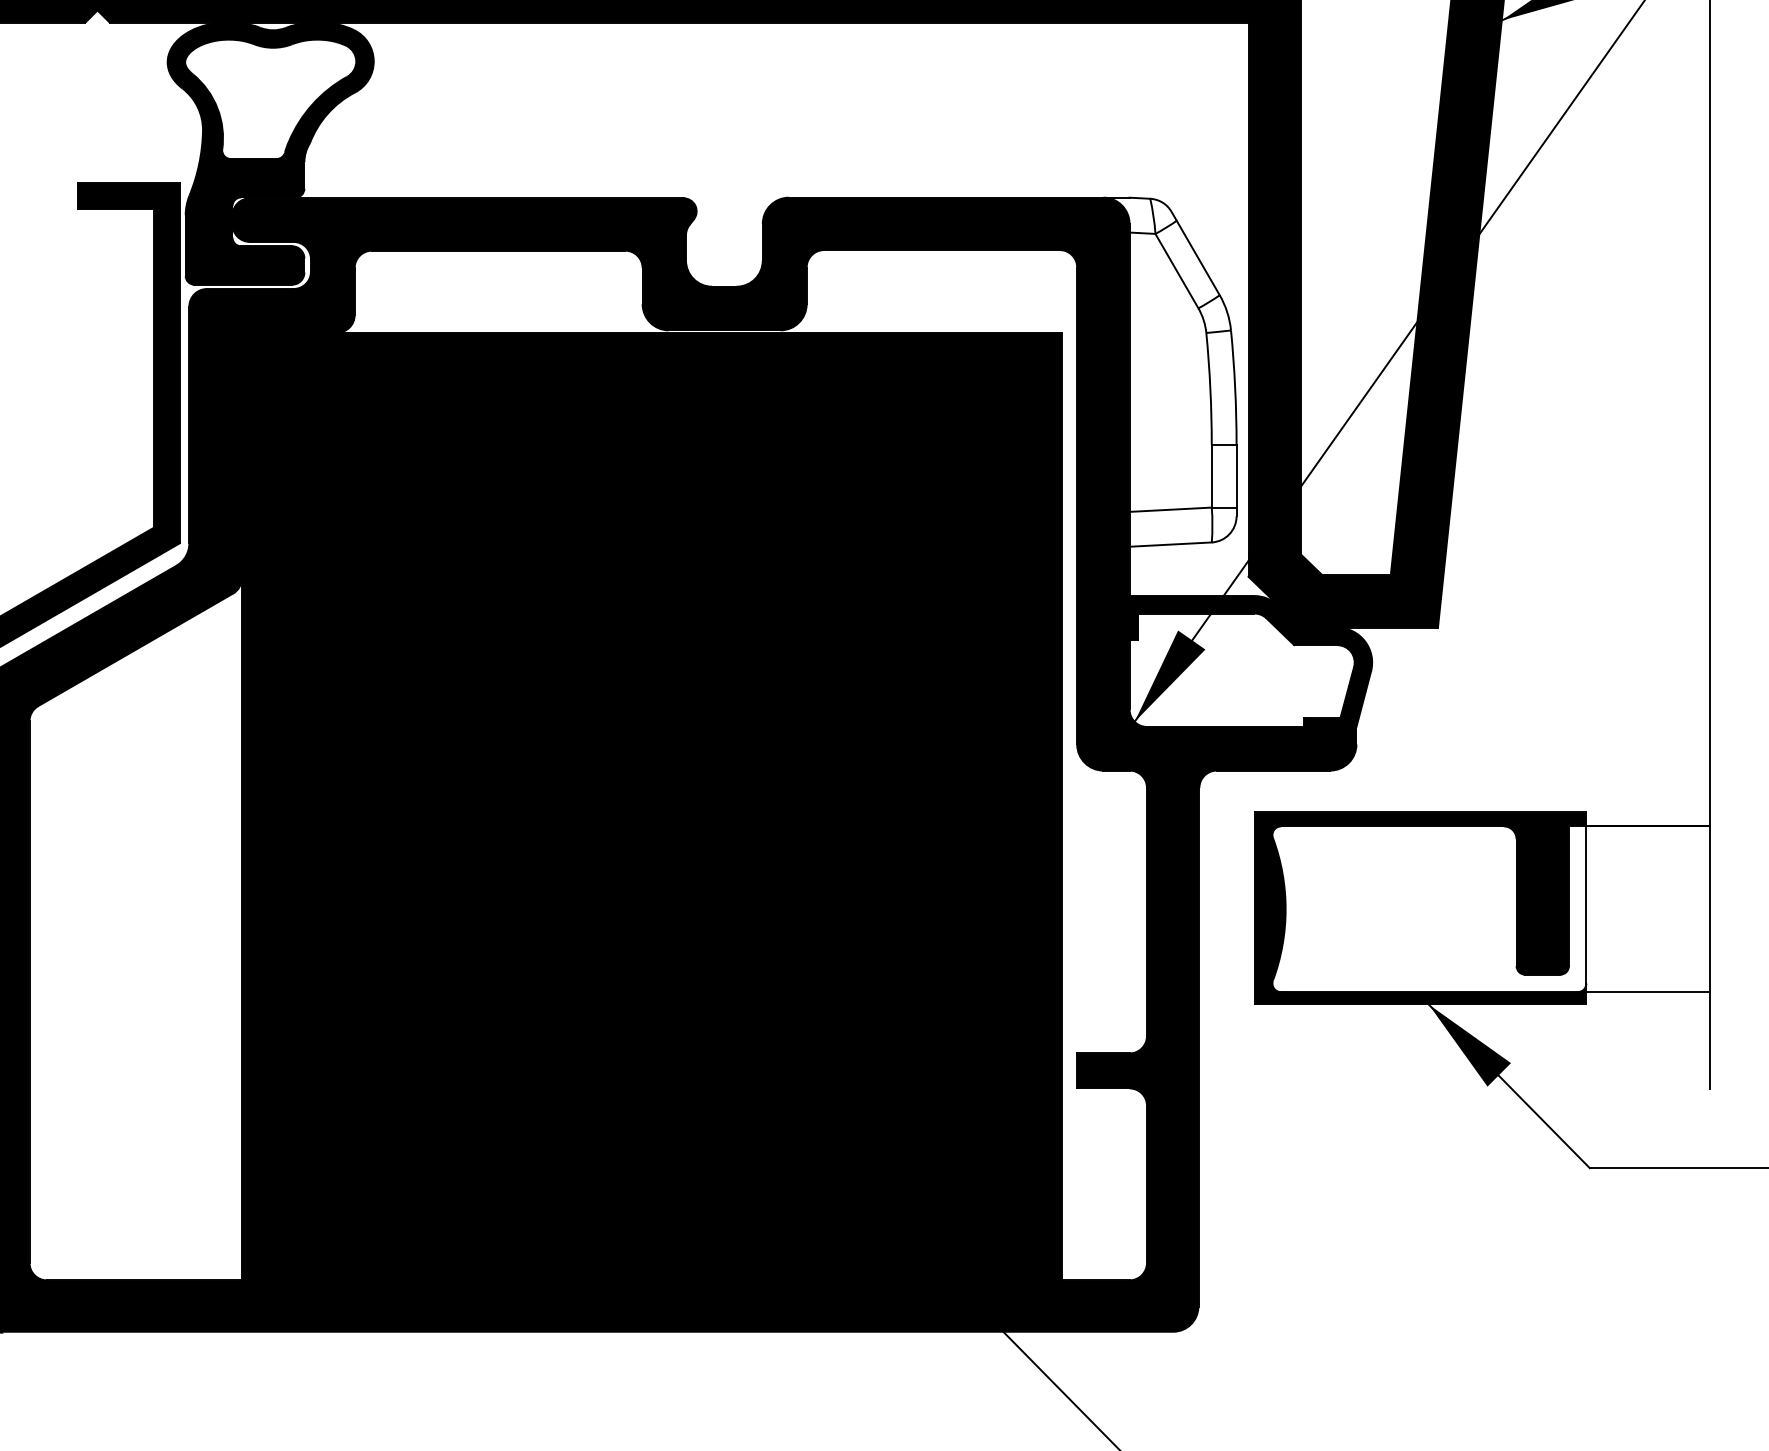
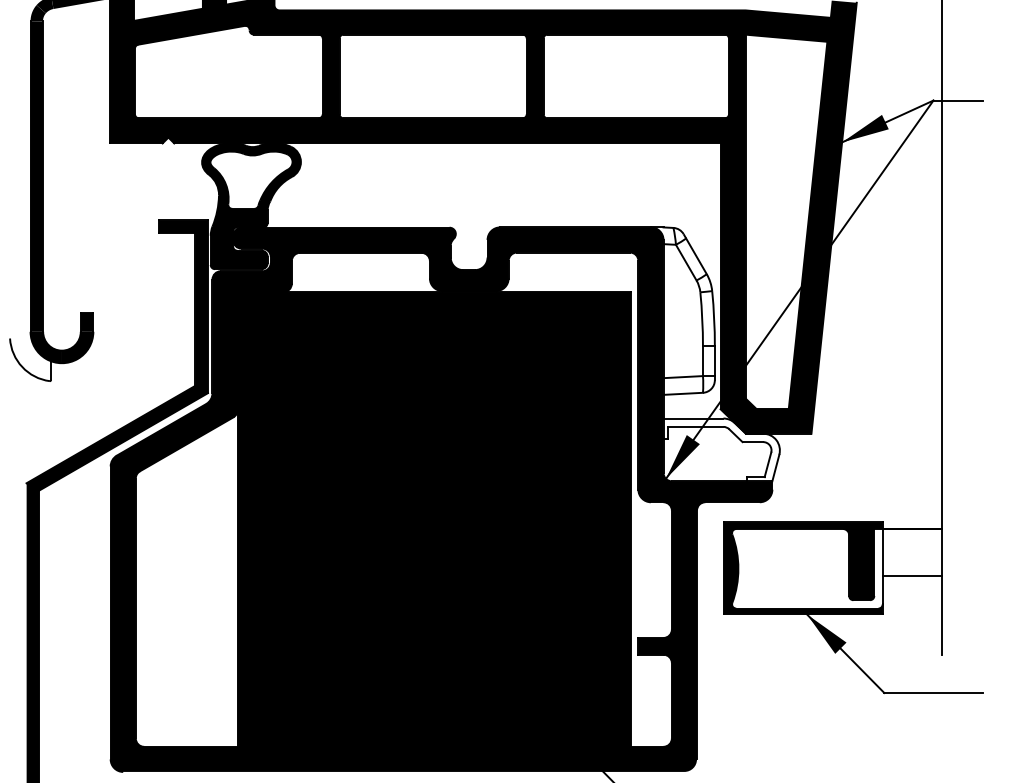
fill: (1250, 660) -> (721, 449), removed
line: (1648, 992) -> (912, 575), moved

